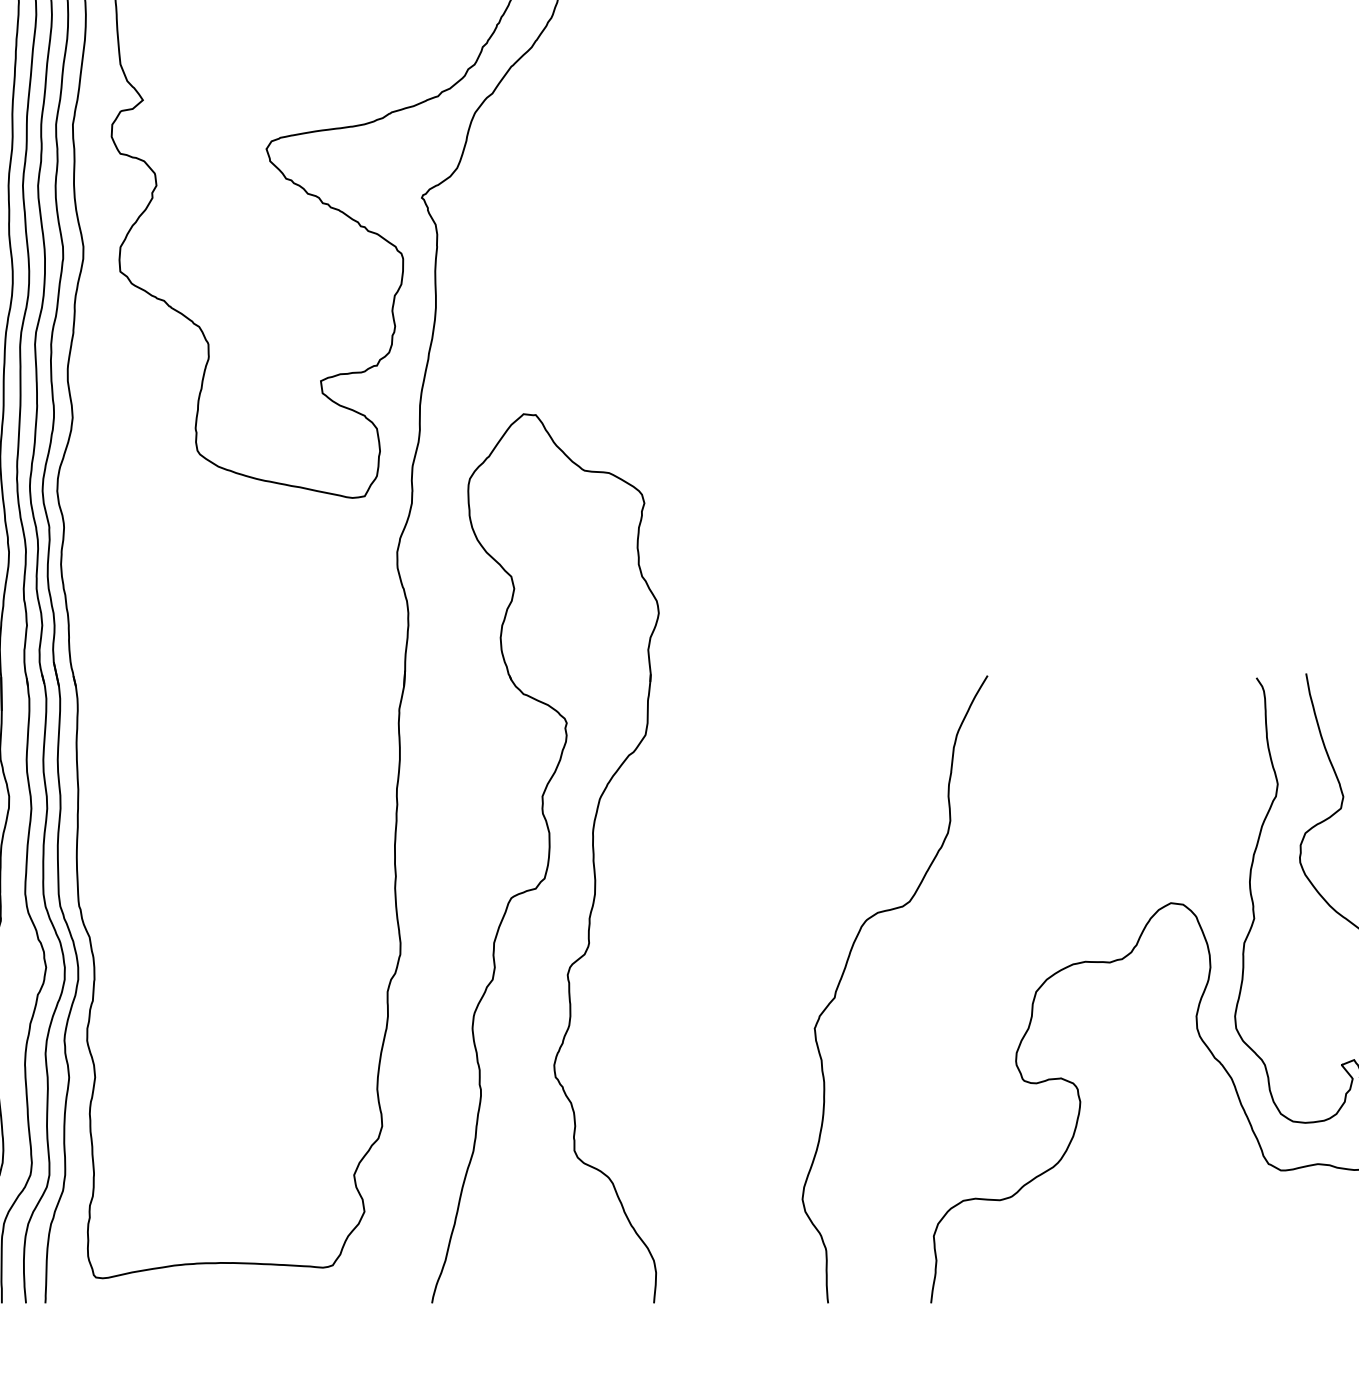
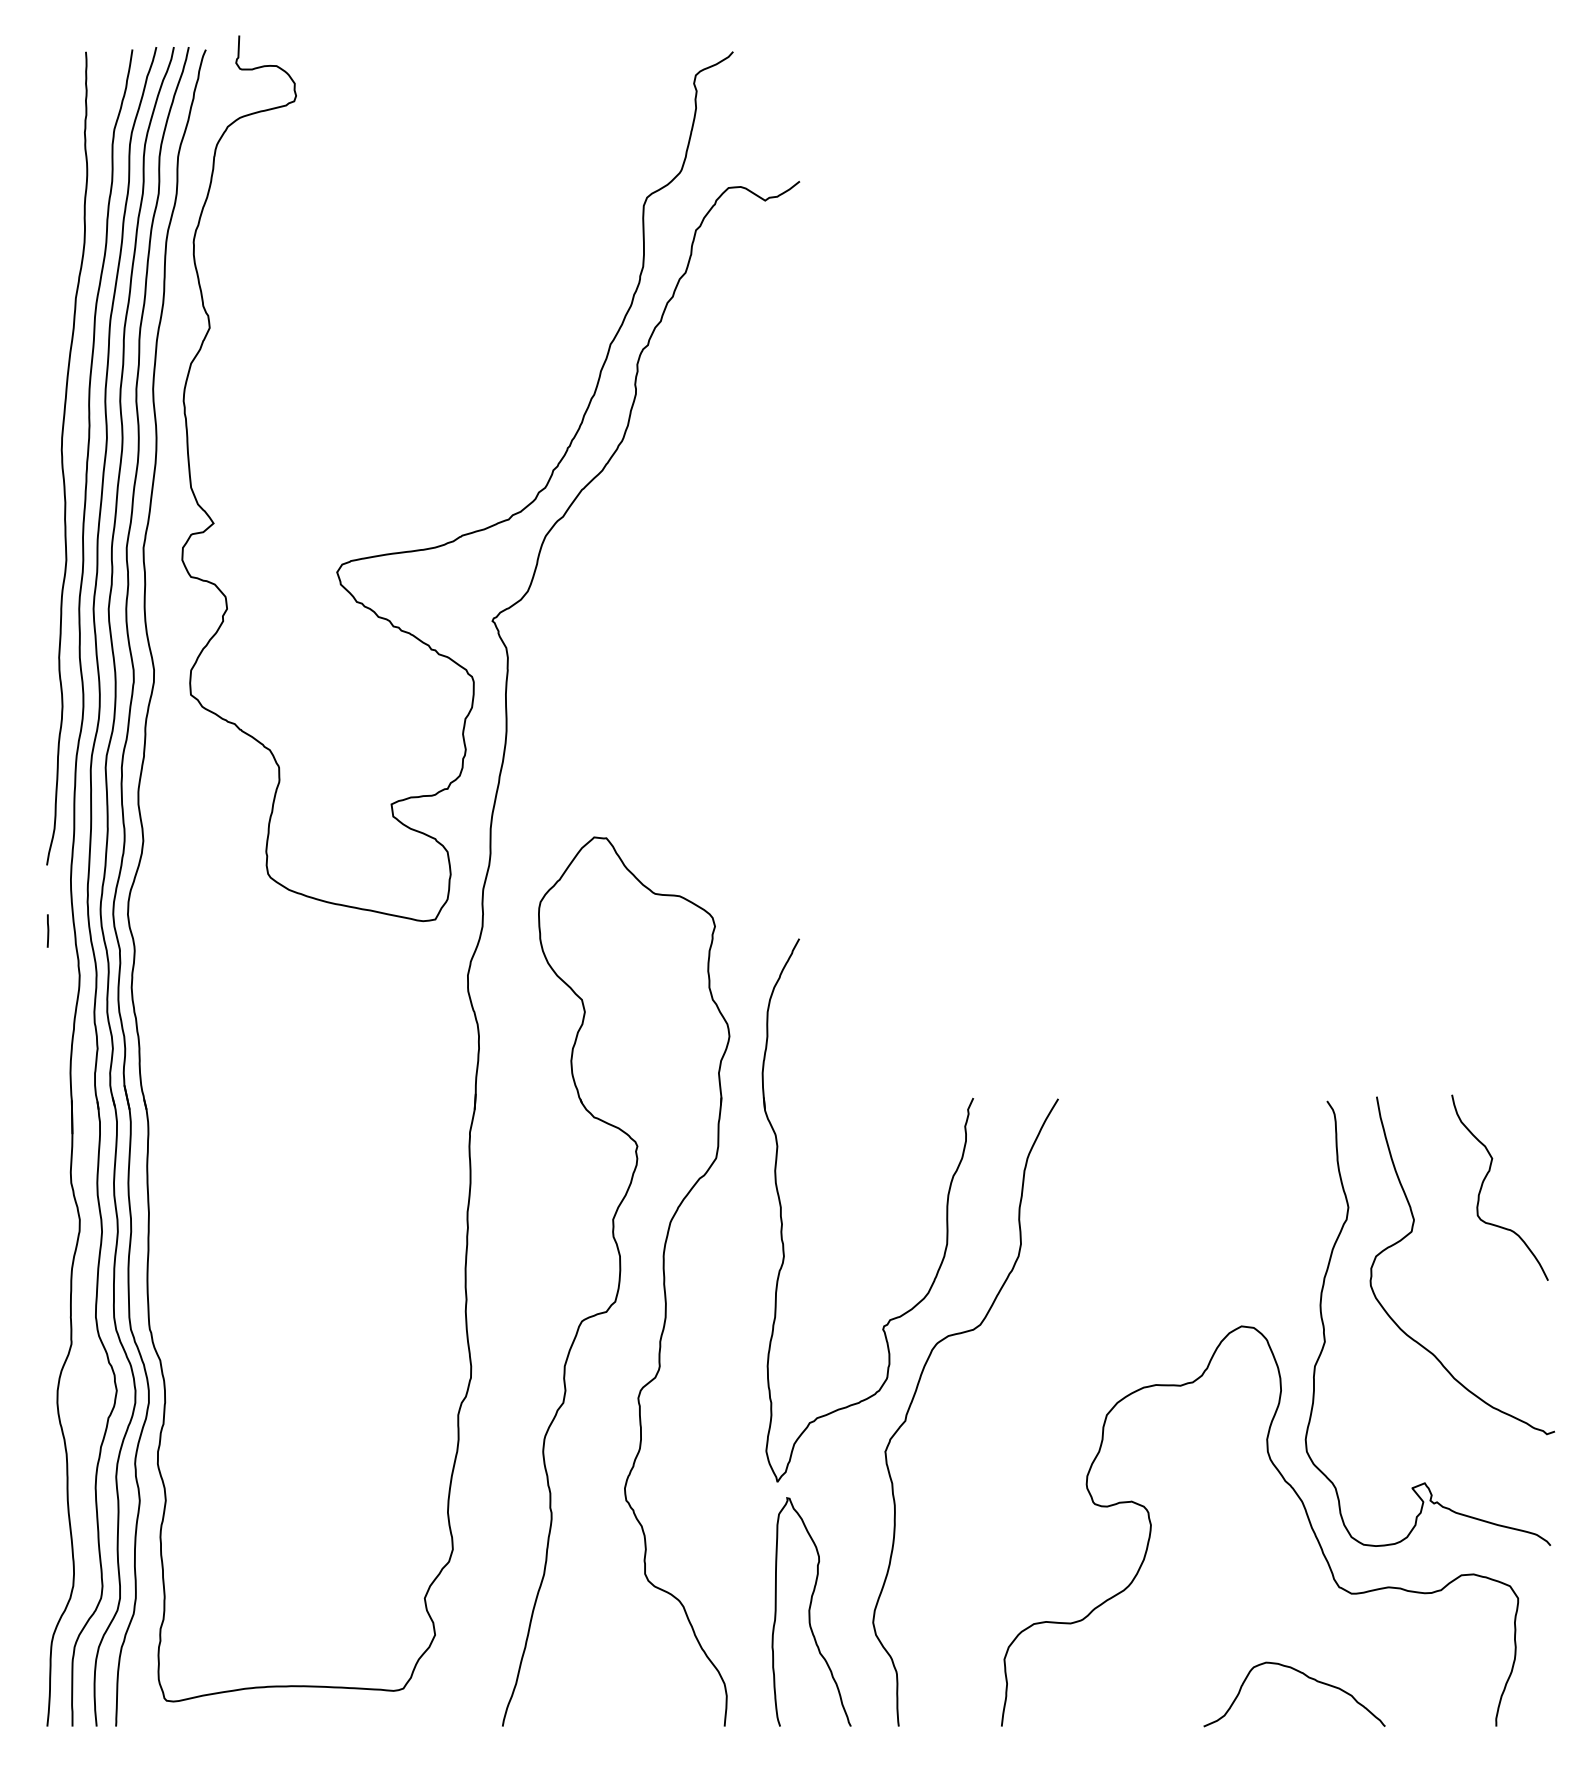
part: (875, 787) -> (946, 1210), added
curve: (739, 1188) -> (810, 1611), added
curve: (1234, 1253) -> (1305, 1676), added

